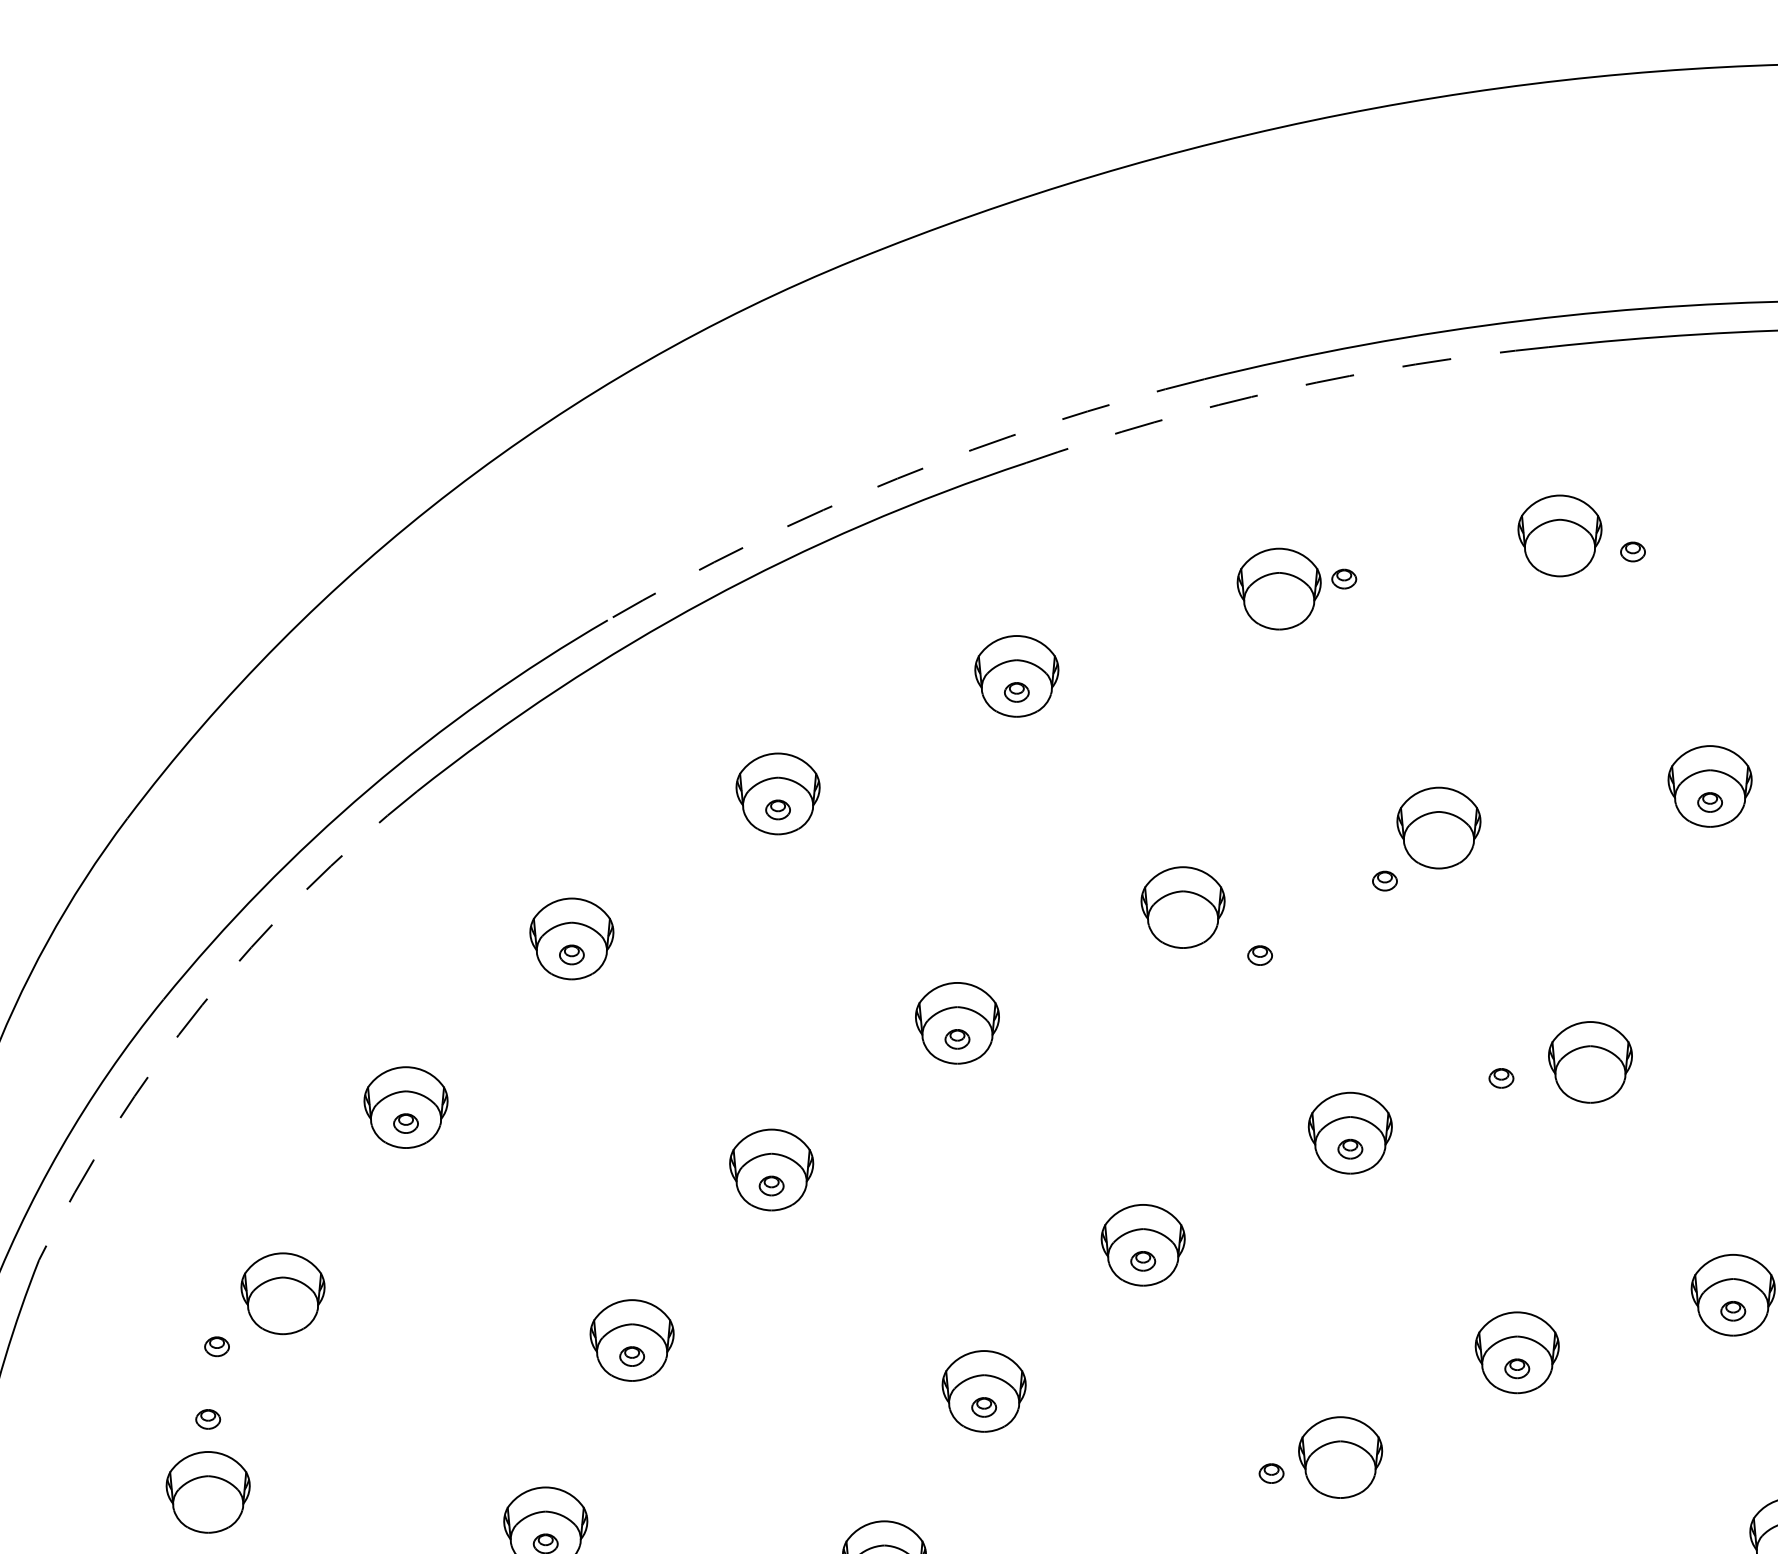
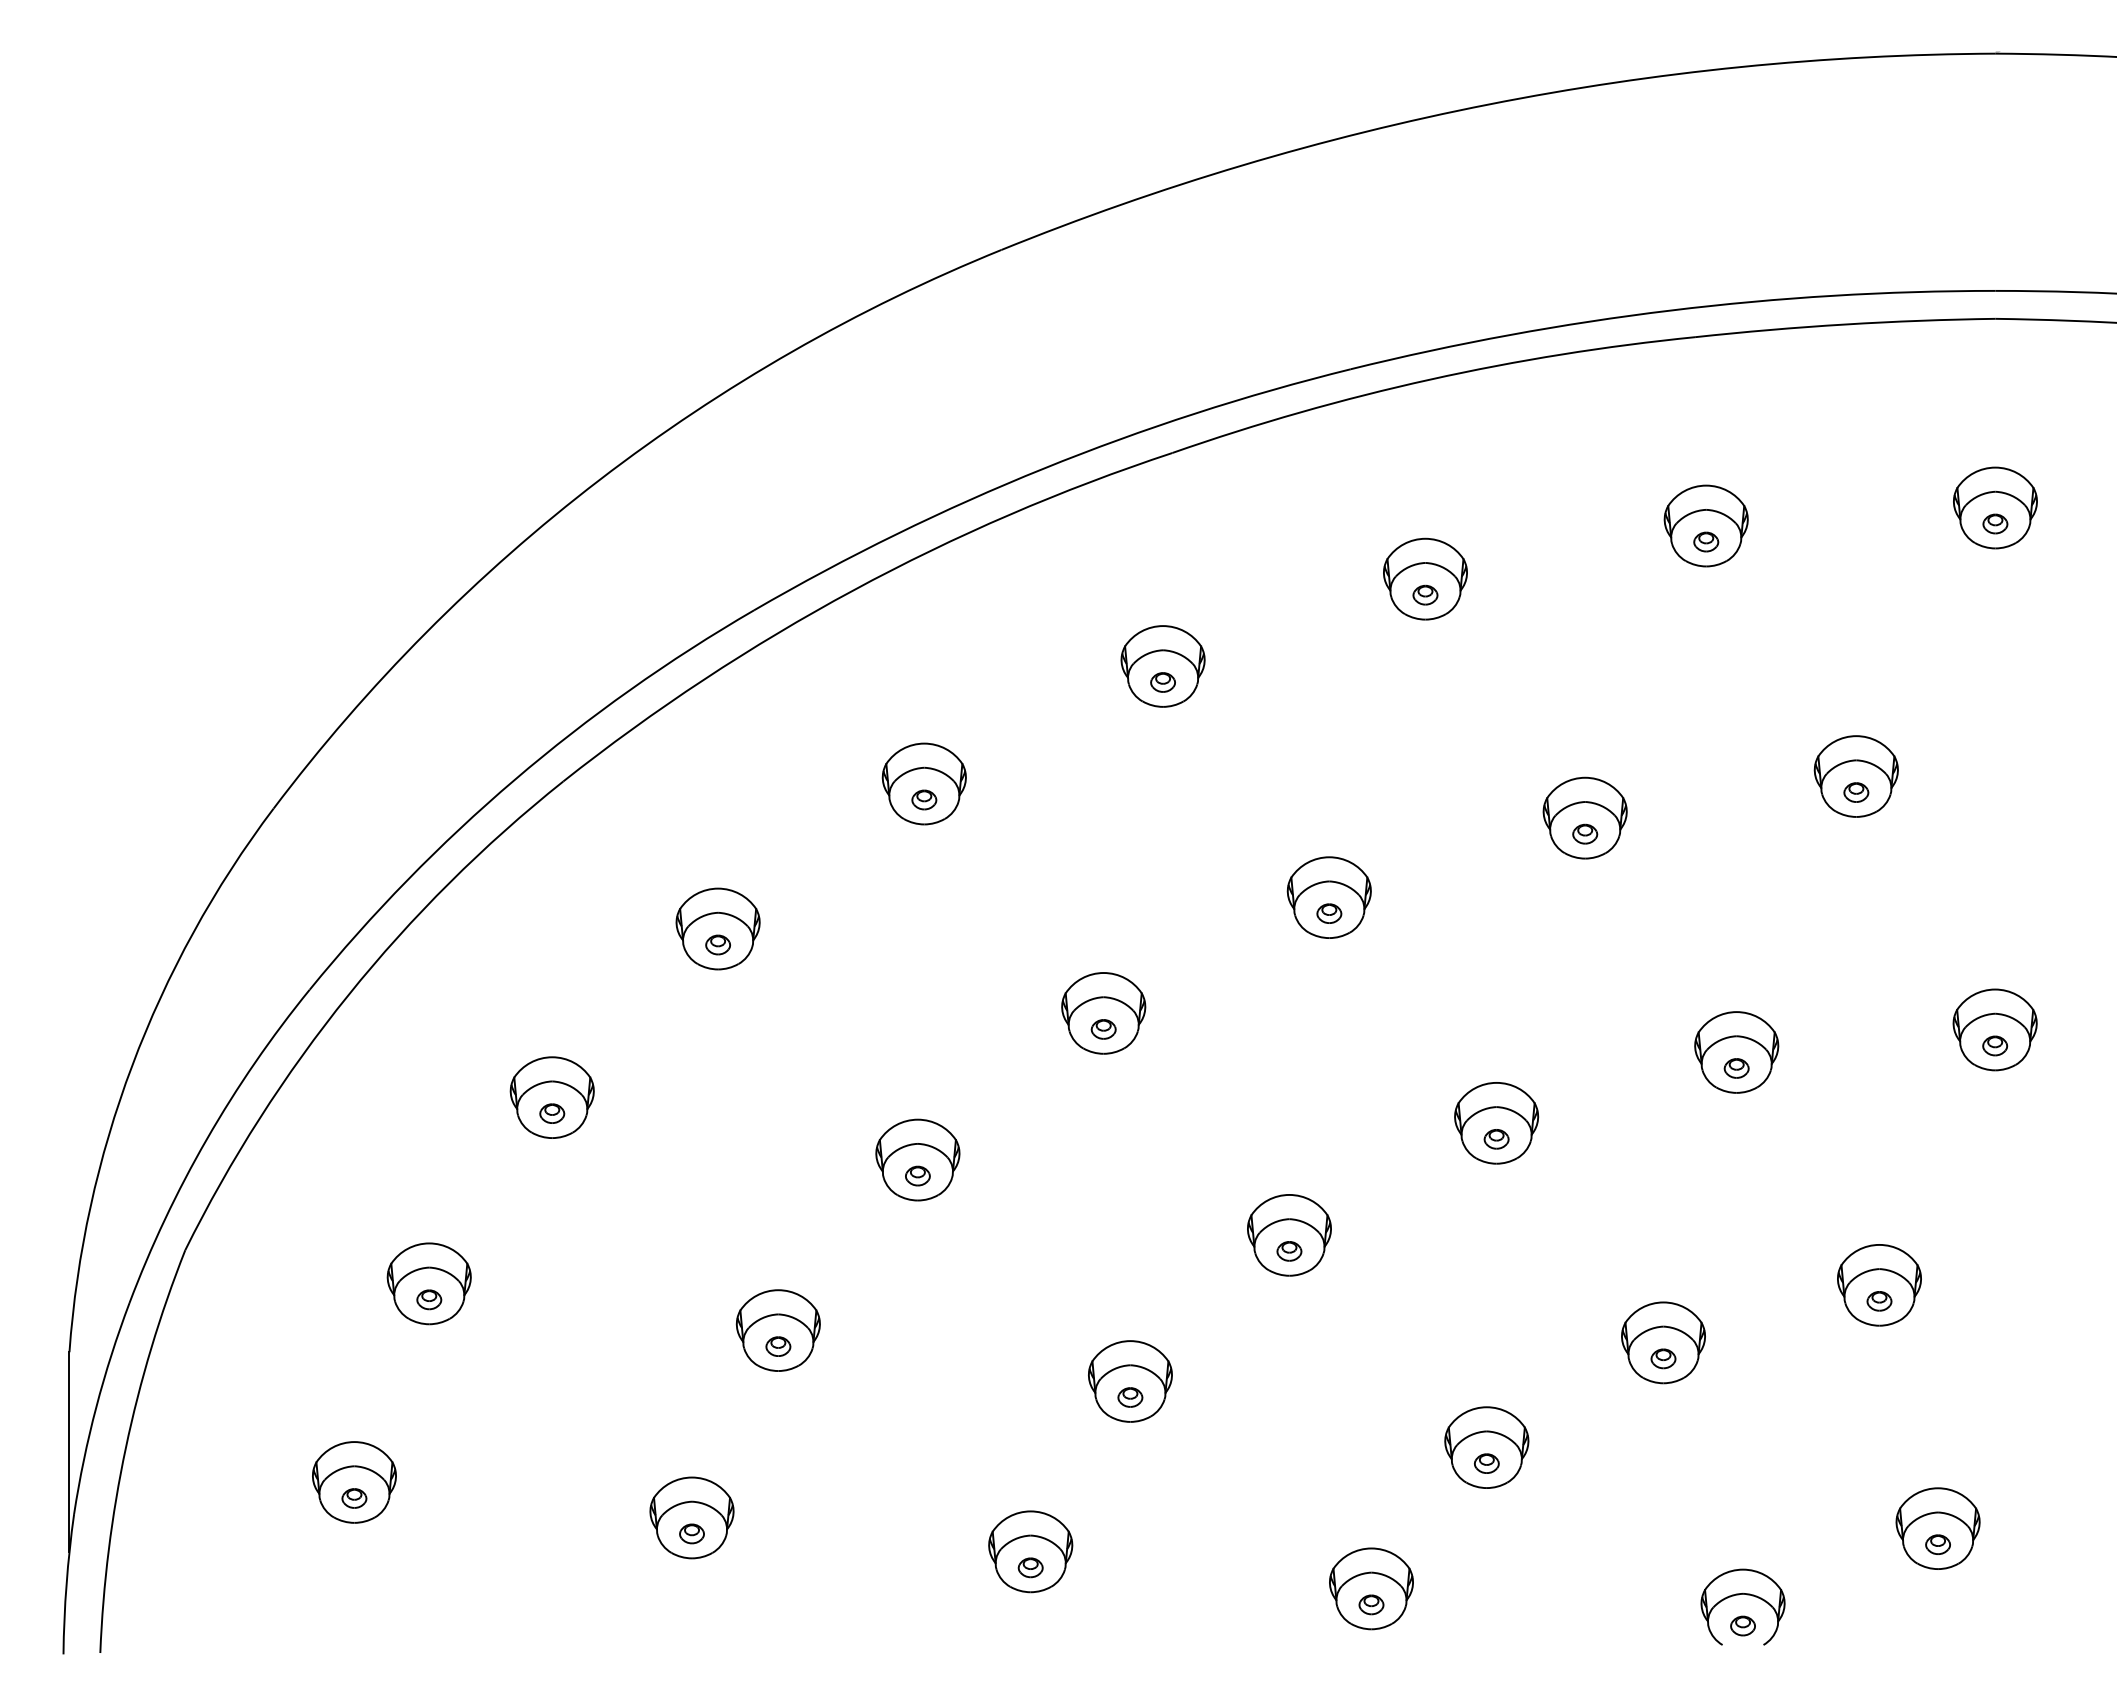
arc: (1284, 389) -> (1430, 379), dashed -> solid
arc: (897, 478) -> (1043, 468), dashed -> solid
part: (1633, 551) -> (1706, 541), moved
part: (1344, 578) -> (1425, 594), moved
part: (1385, 880) -> (1585, 833), moved
part: (1260, 955) -> (1329, 913), moved
arc: (202, 1005) -> (348, 995), dashed -> solid
part: (1501, 1078) -> (1736, 1068), moved
part: (217, 1346) -> (429, 1299), moved
part: (208, 1419) -> (354, 1498), moved
part: (1271, 1473) -> (1486, 1463), moved

